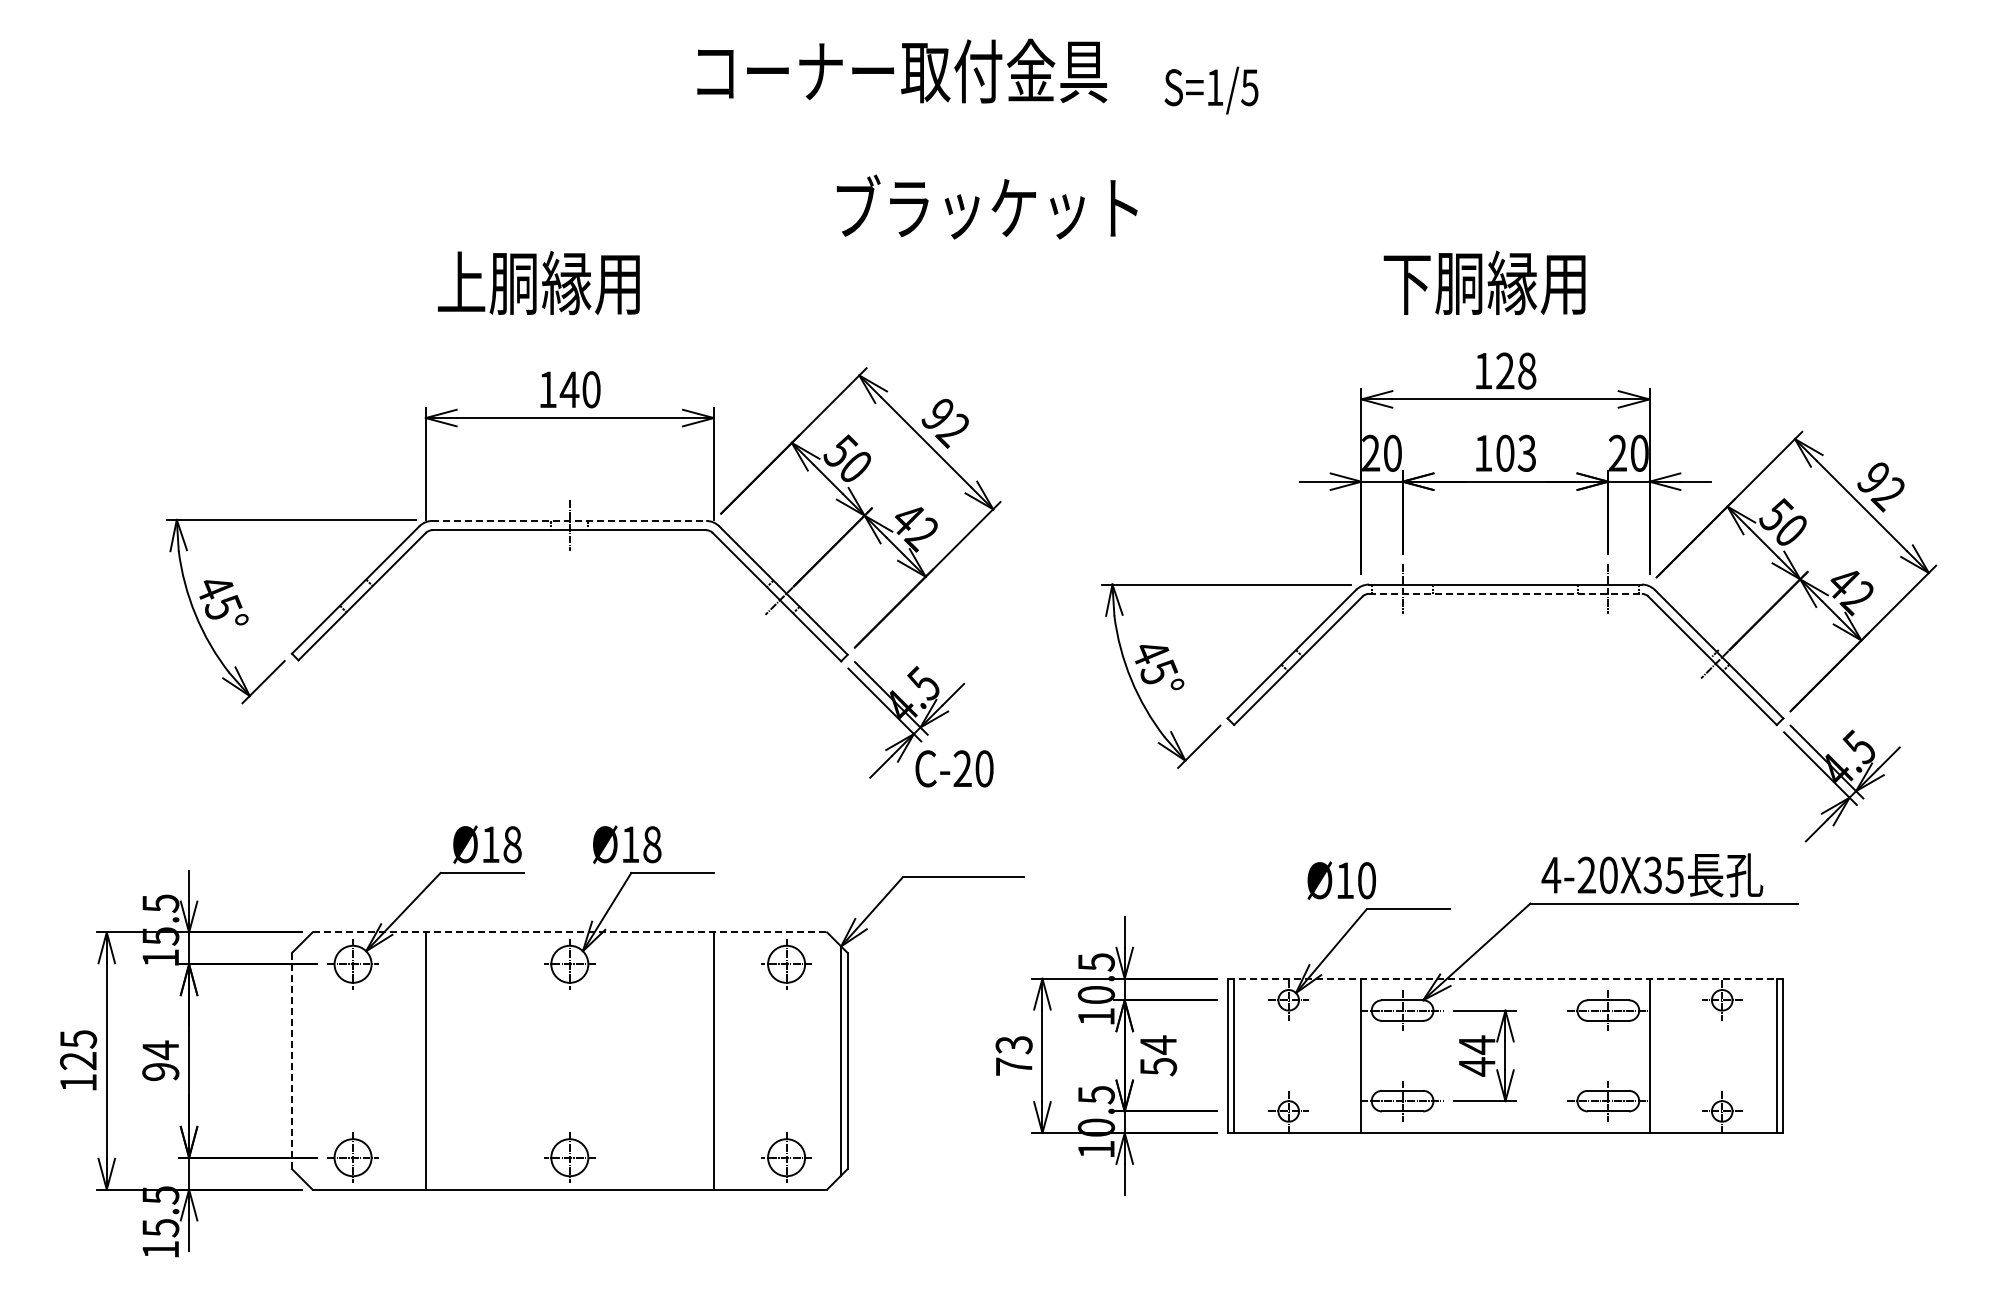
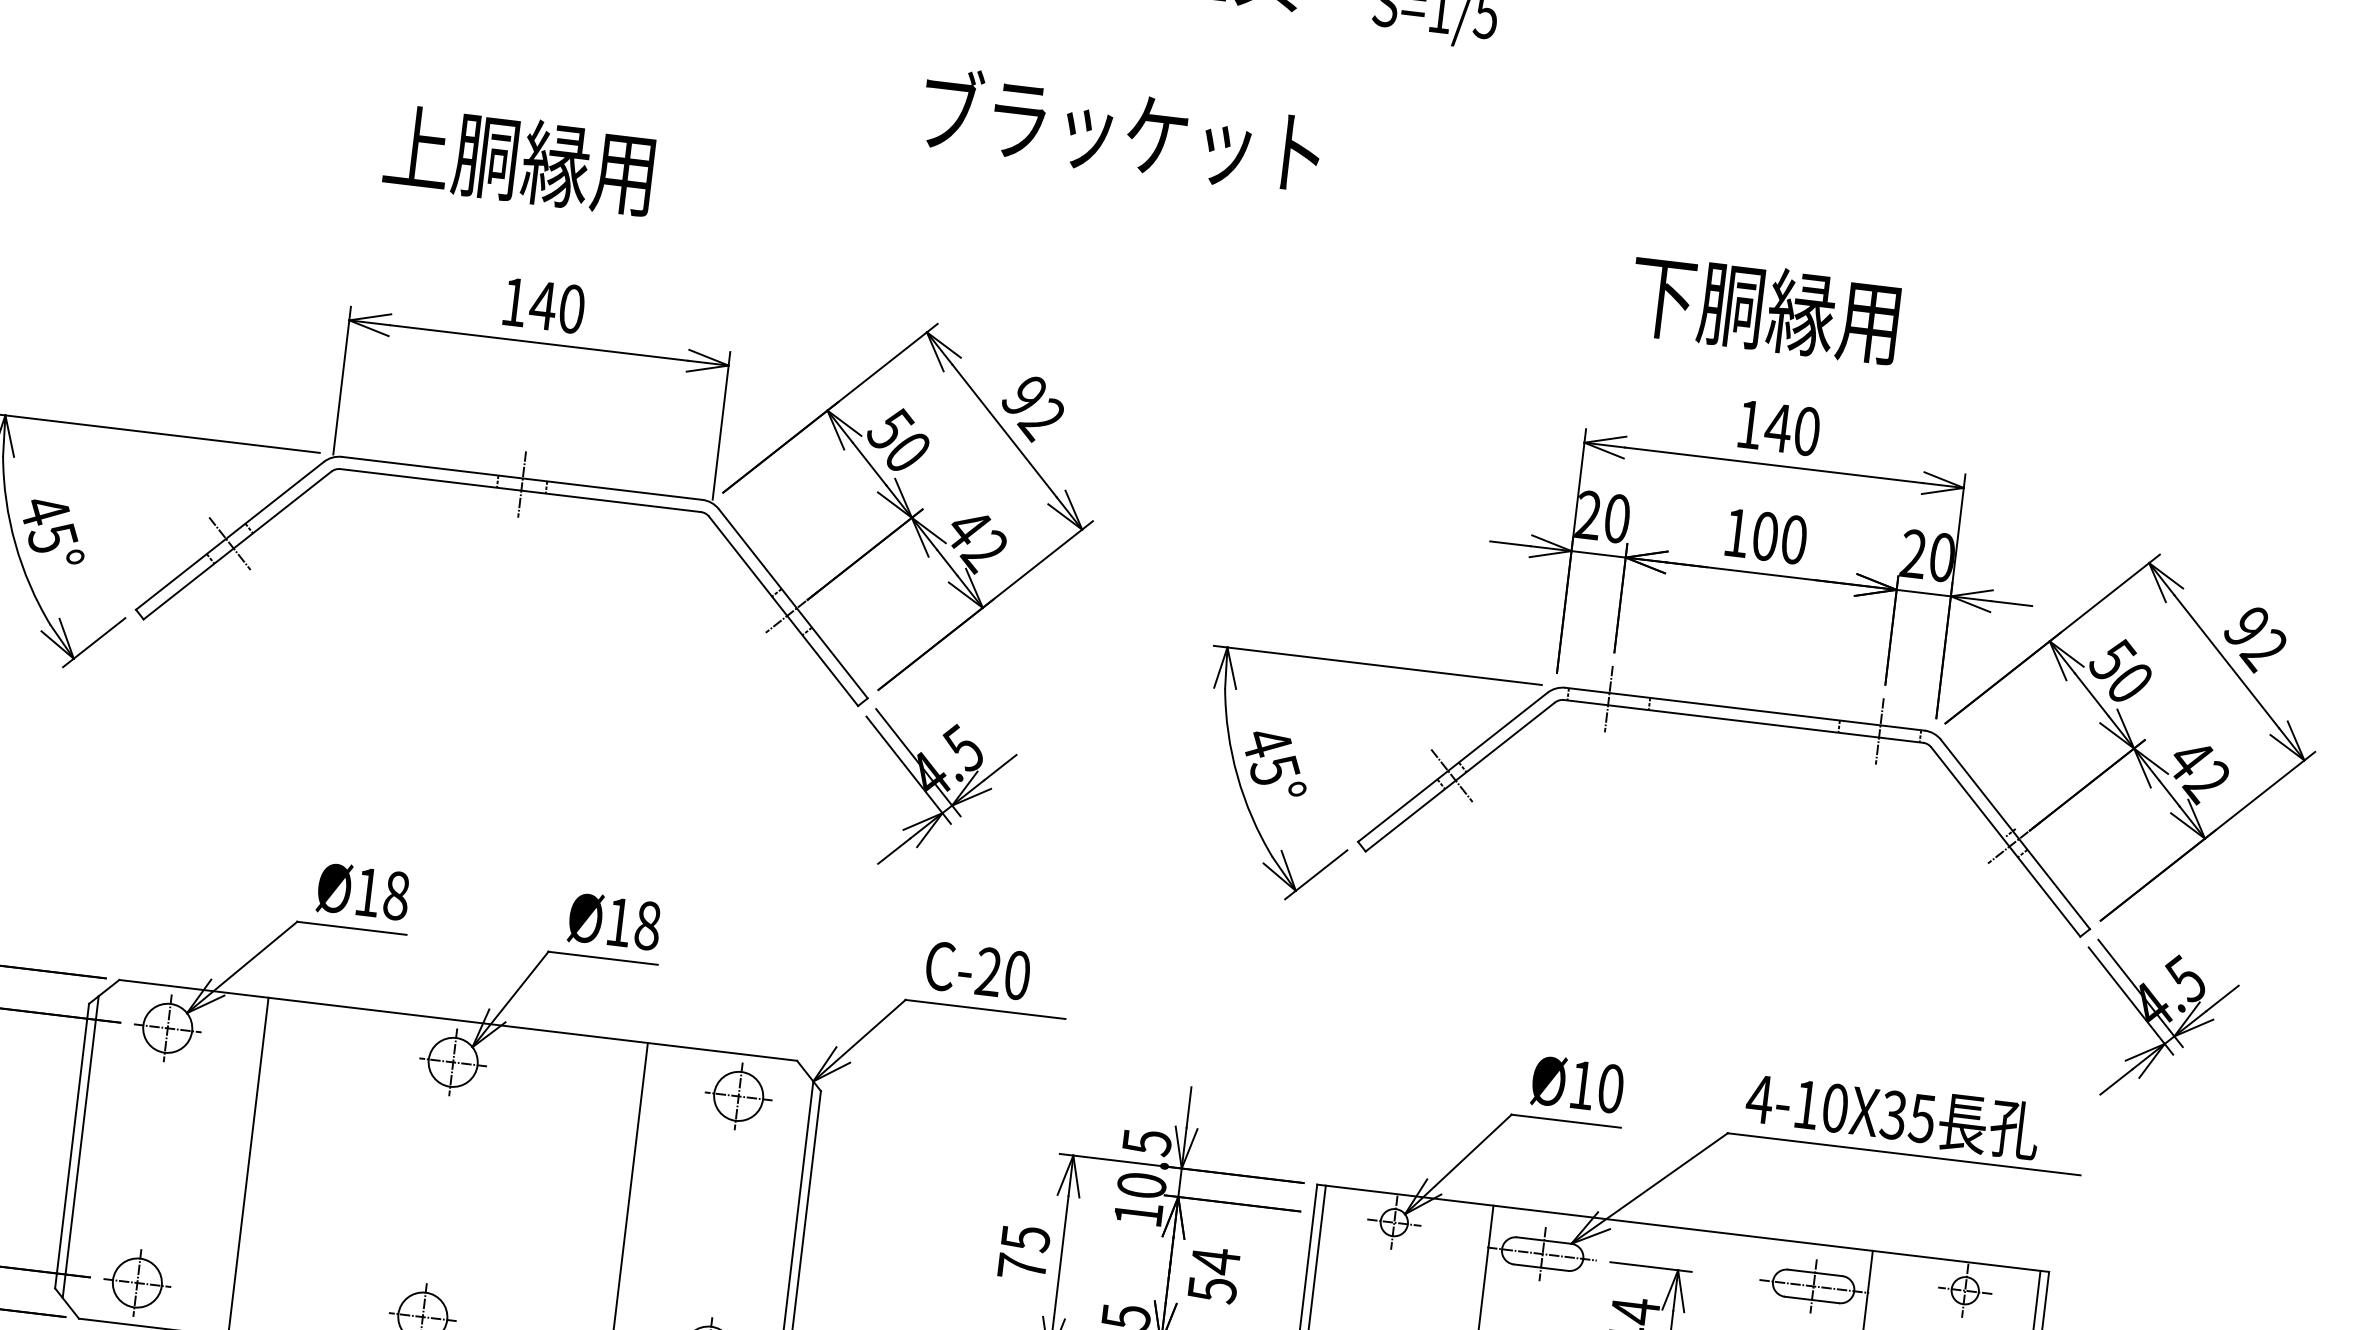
text: (1515, 370) -> (1791, 428), 128 -> 140
text: (1526, 452) -> (1793, 538), 103 -> 100
line: (569, 520) -> (522, 477), dashed -> solid
line: (1505, 593) -> (1743, 720), dashed -> solid
line: (356, 595) -> (230, 543), added
line: (1291, 660) -> (1451, 775), added
text: (954, 768) -> (977, 970), moved
text: (627, 844) -> (615, 921), moved
text: (1586, 874) -> (1806, 1103), 4-20X35 -> 4-10X35
text: (1341, 880) -> (1577, 1084), moved
line: (570, 932) -> (459, 1020), dashed -> solid
line: (1505, 978) -> (1683, 1227), dashed -> solid
text: (1013, 1045) -> (1024, 1238), 73 -> 75
line: (298, 1060) -> (80, 1146), added
line: (291, 1061) -> (71, 1146), dashed -> solid

